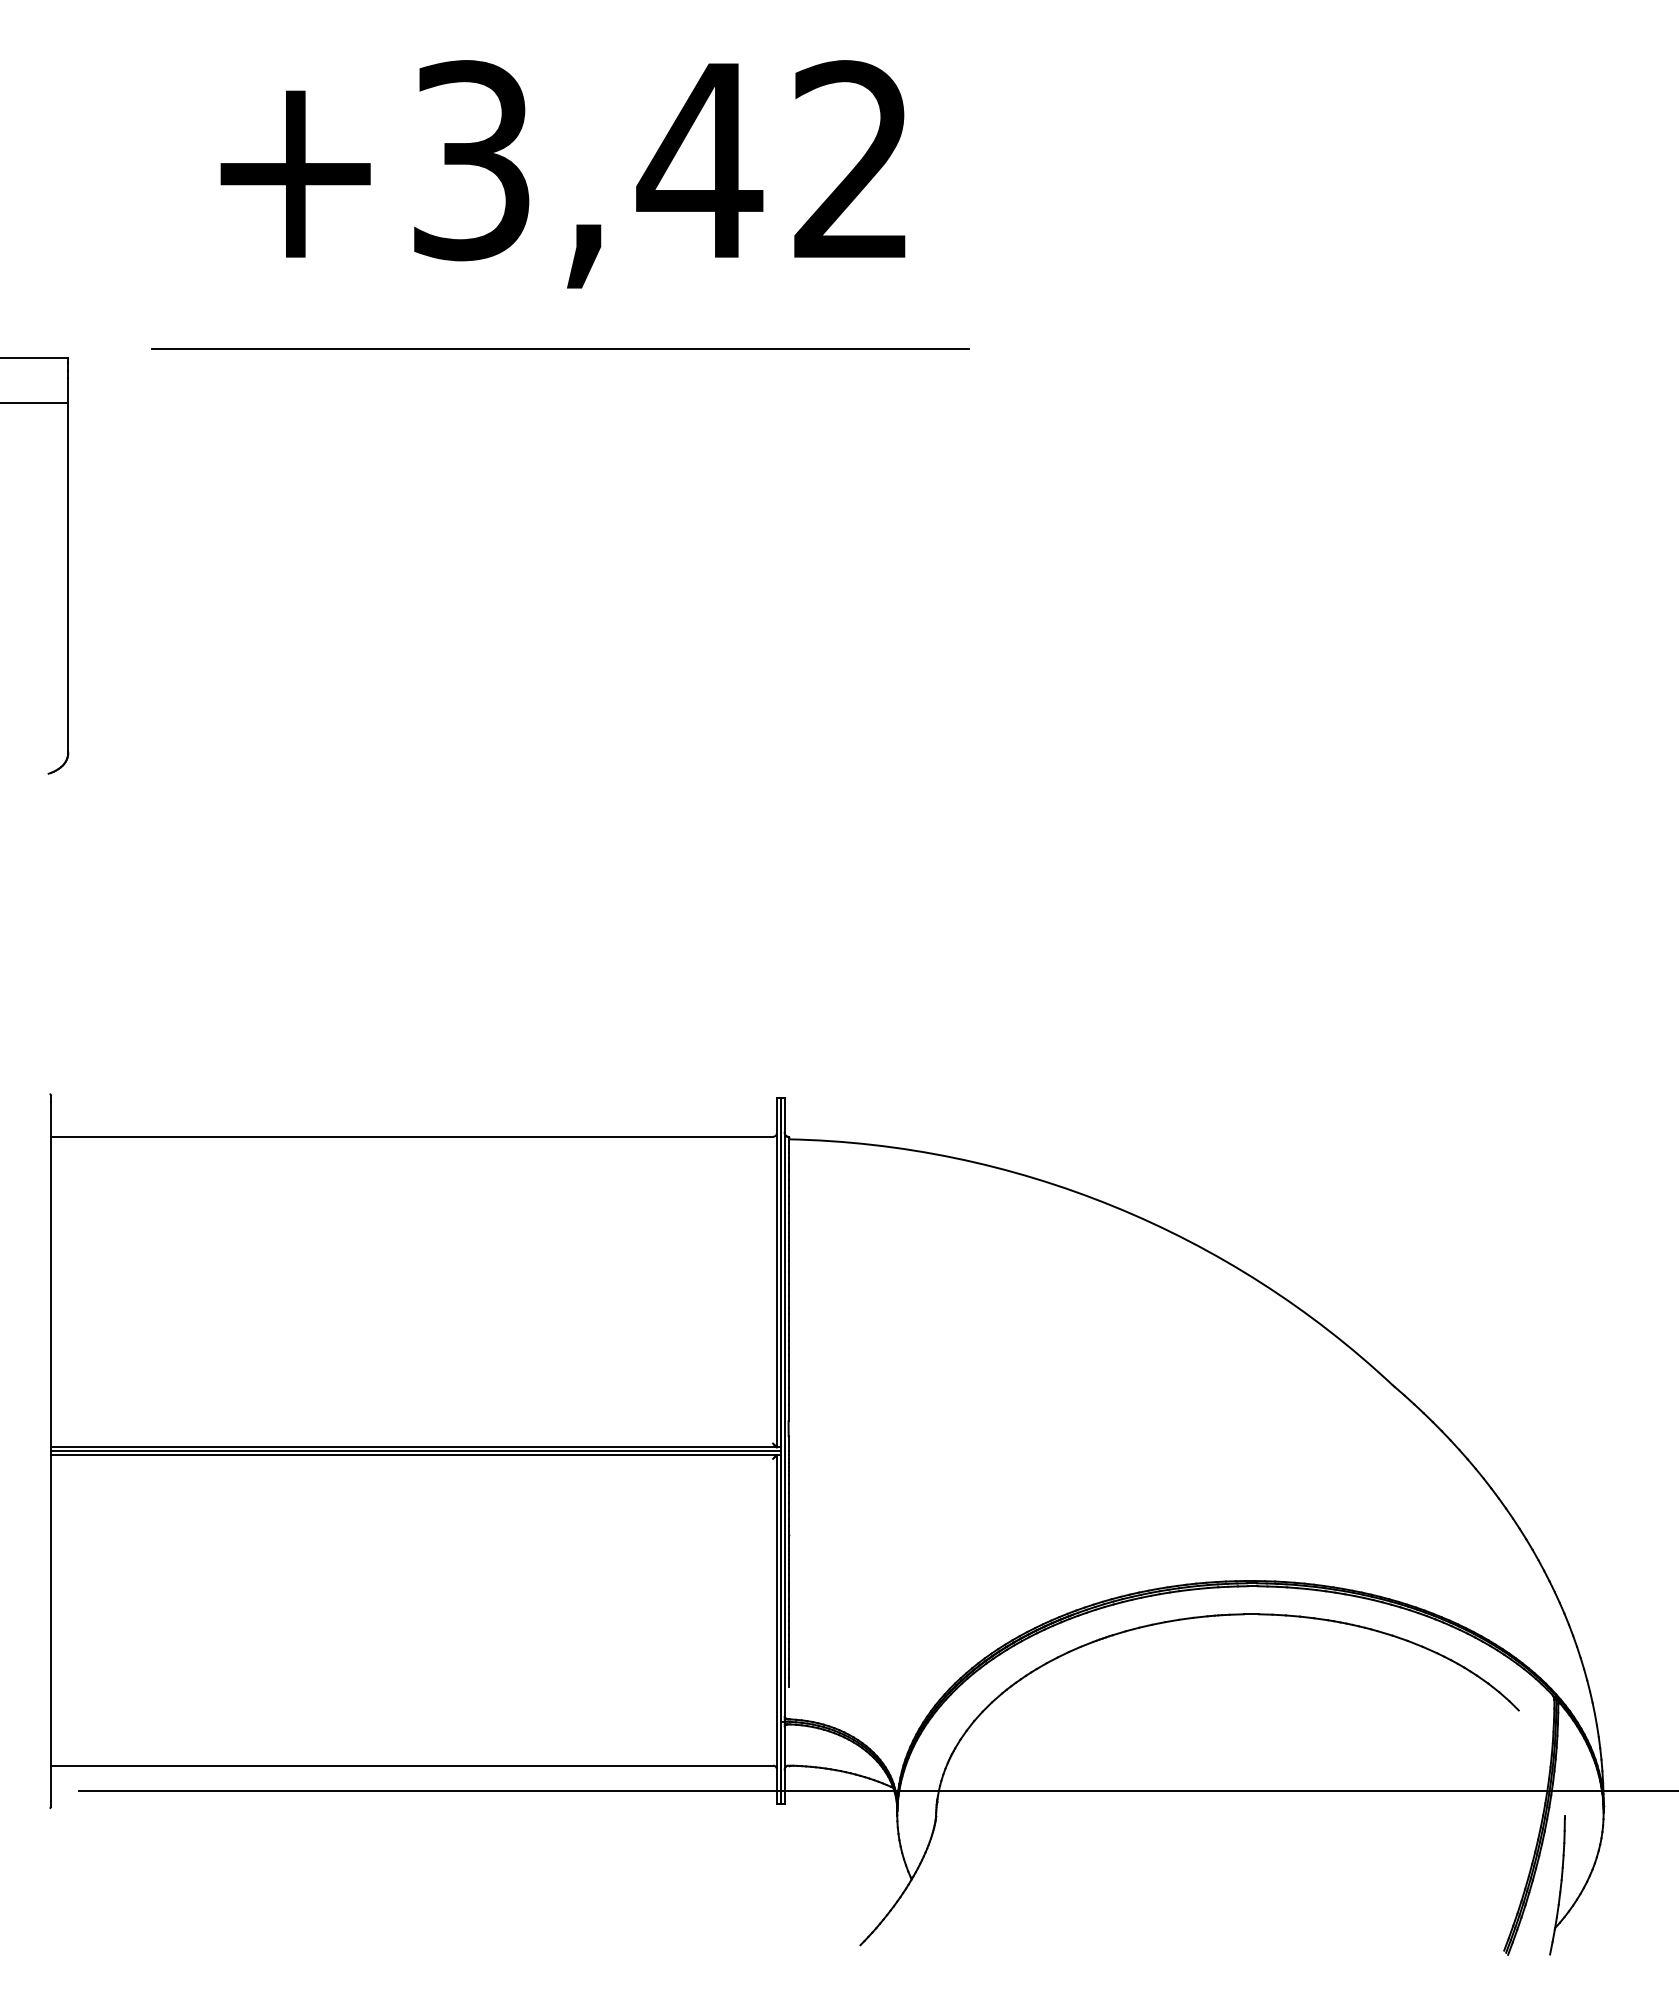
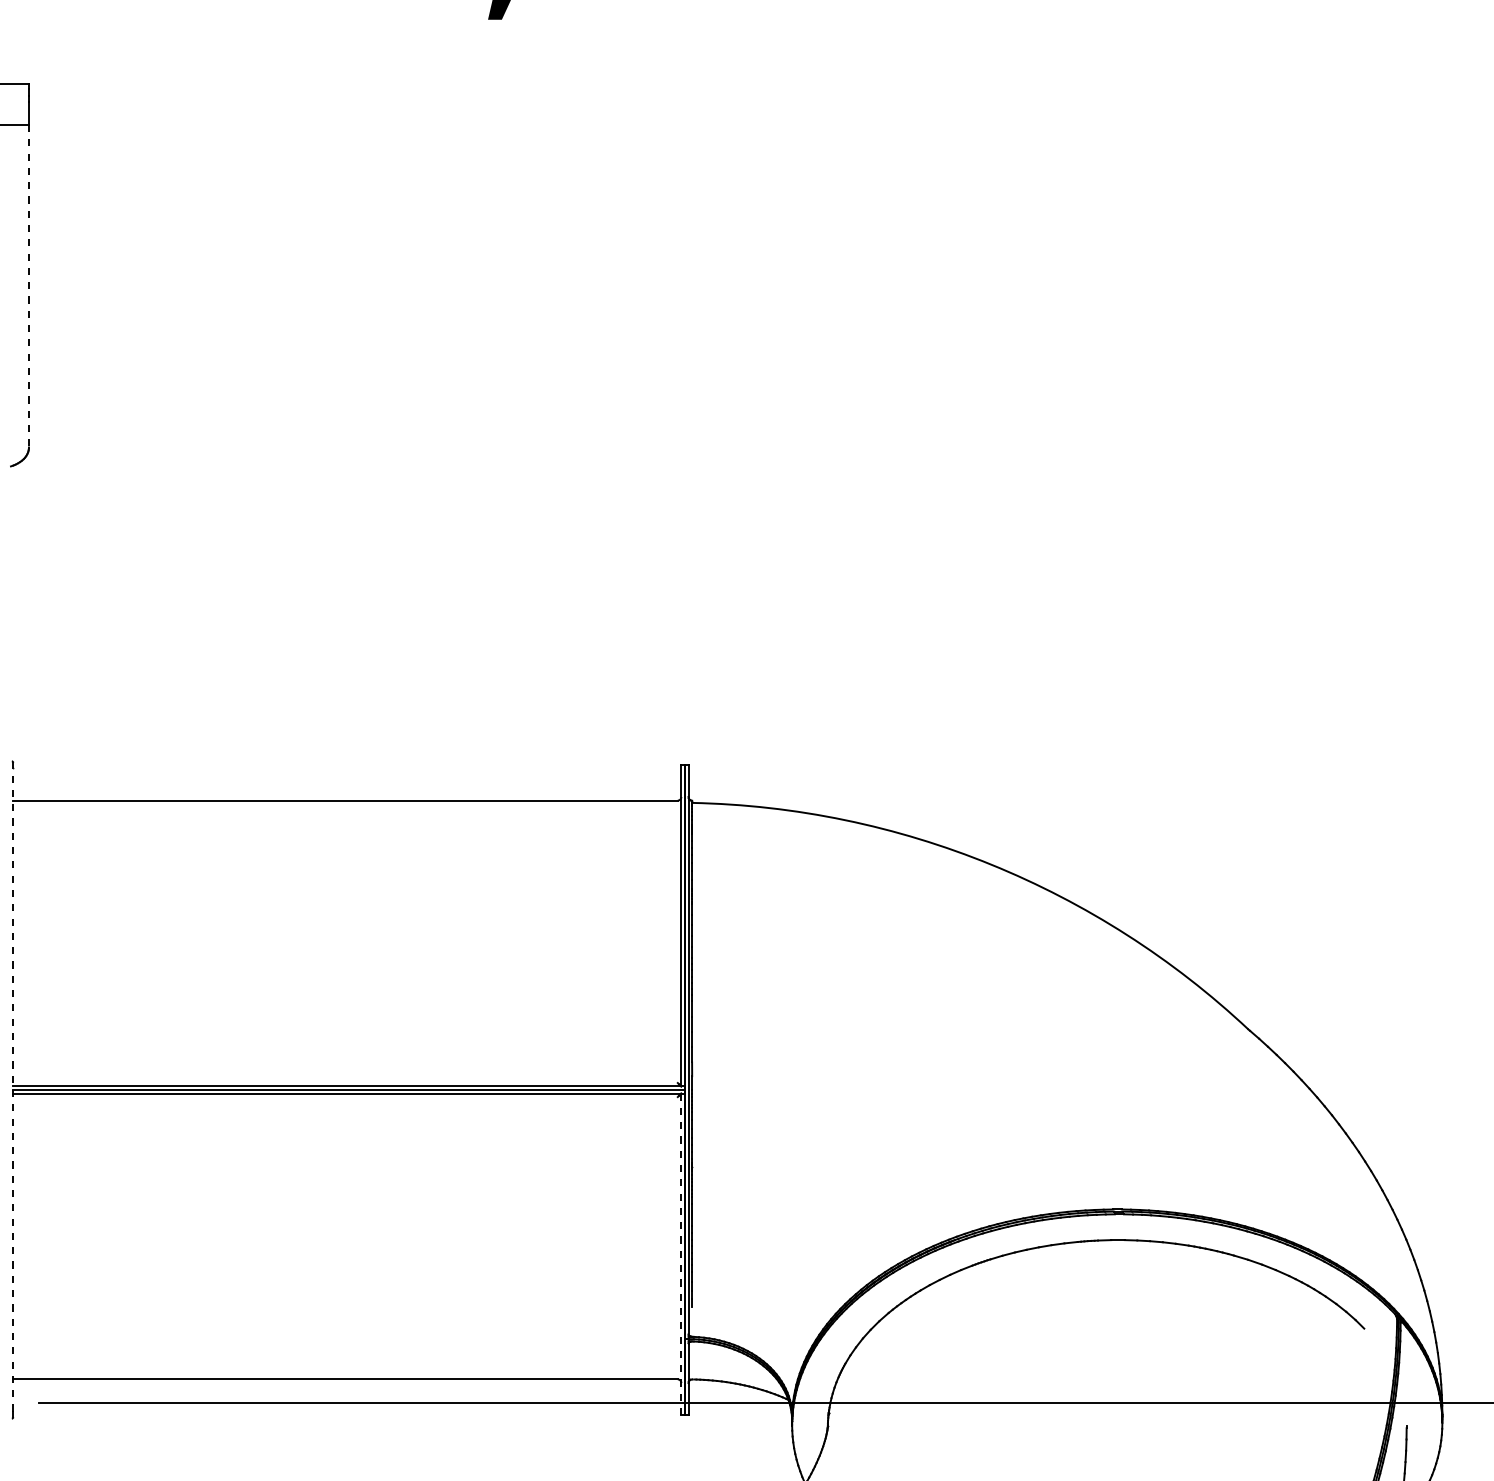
line: (560, 349) -> (482, 75), removed
line: (68, 577) -> (29, 285), solid -> dashed
line: (51, 1450) -> (13, 1089), solid -> dashed
line: (776, 1629) -> (680, 1254), solid -> dashed

